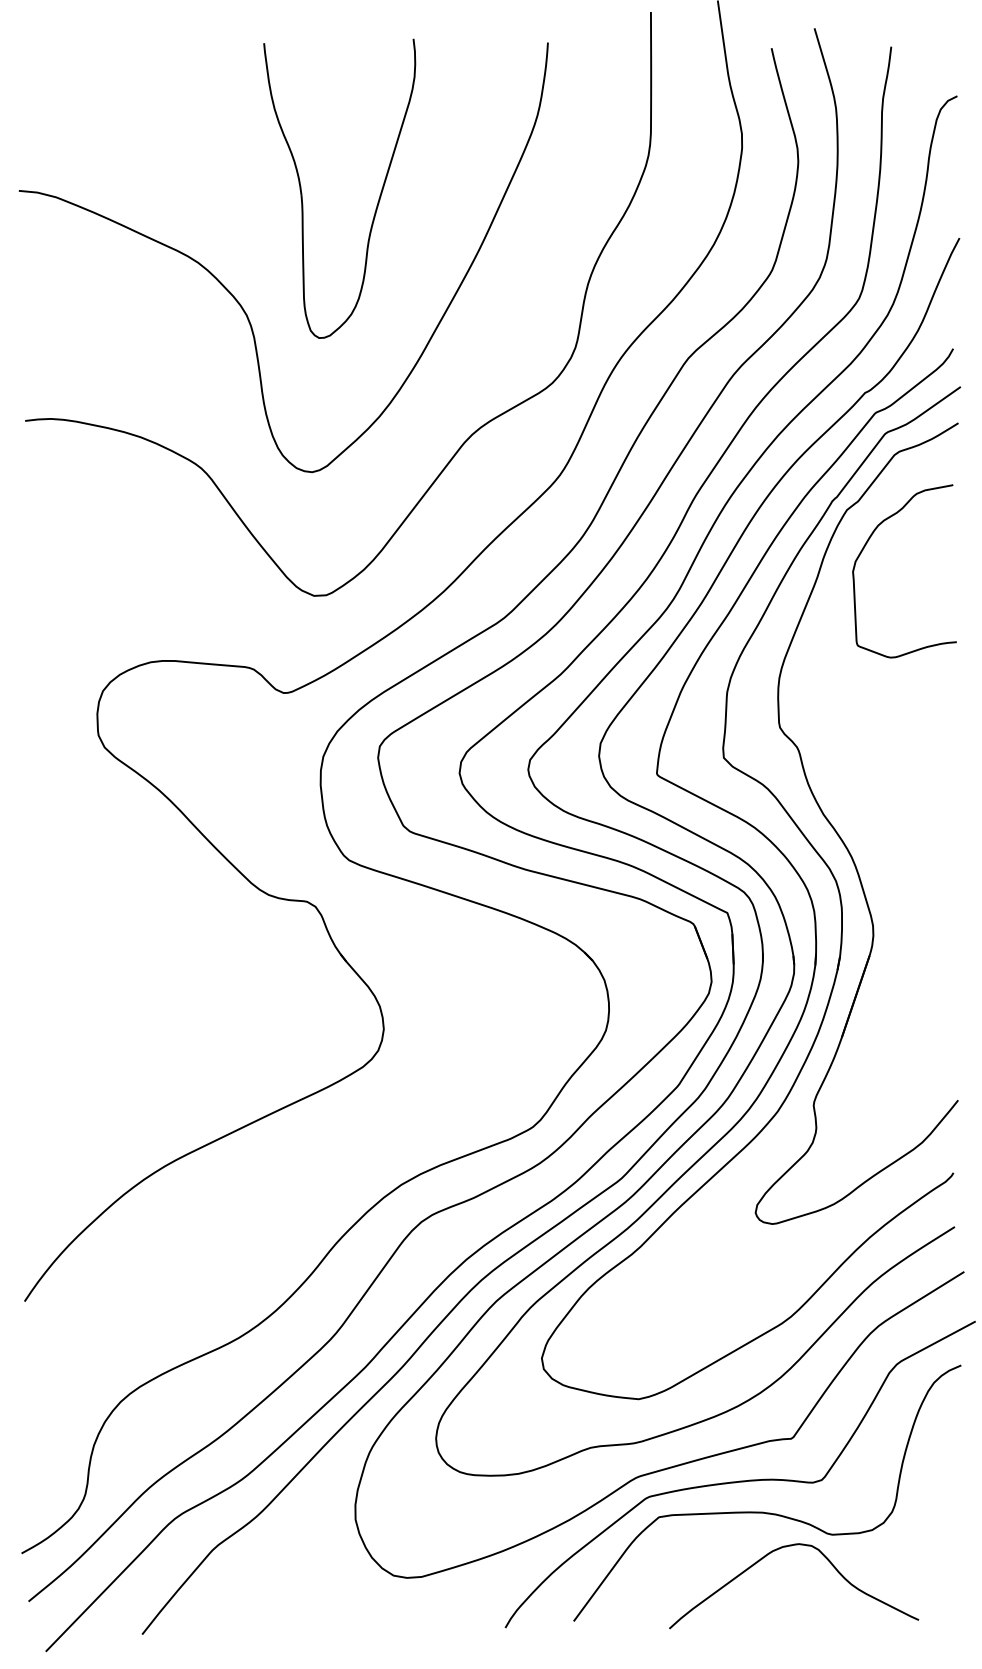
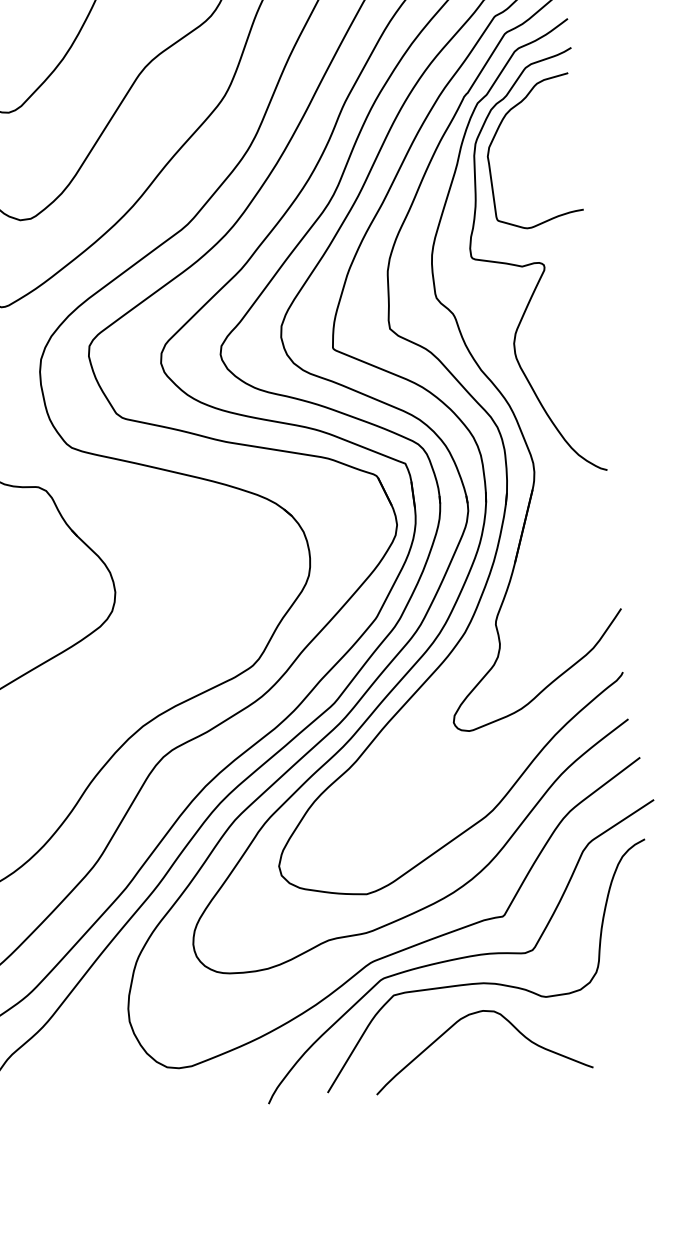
curve: (890, 698) -> (530, 263), added
curve: (786, 1547) -> (472, 1014), moved

